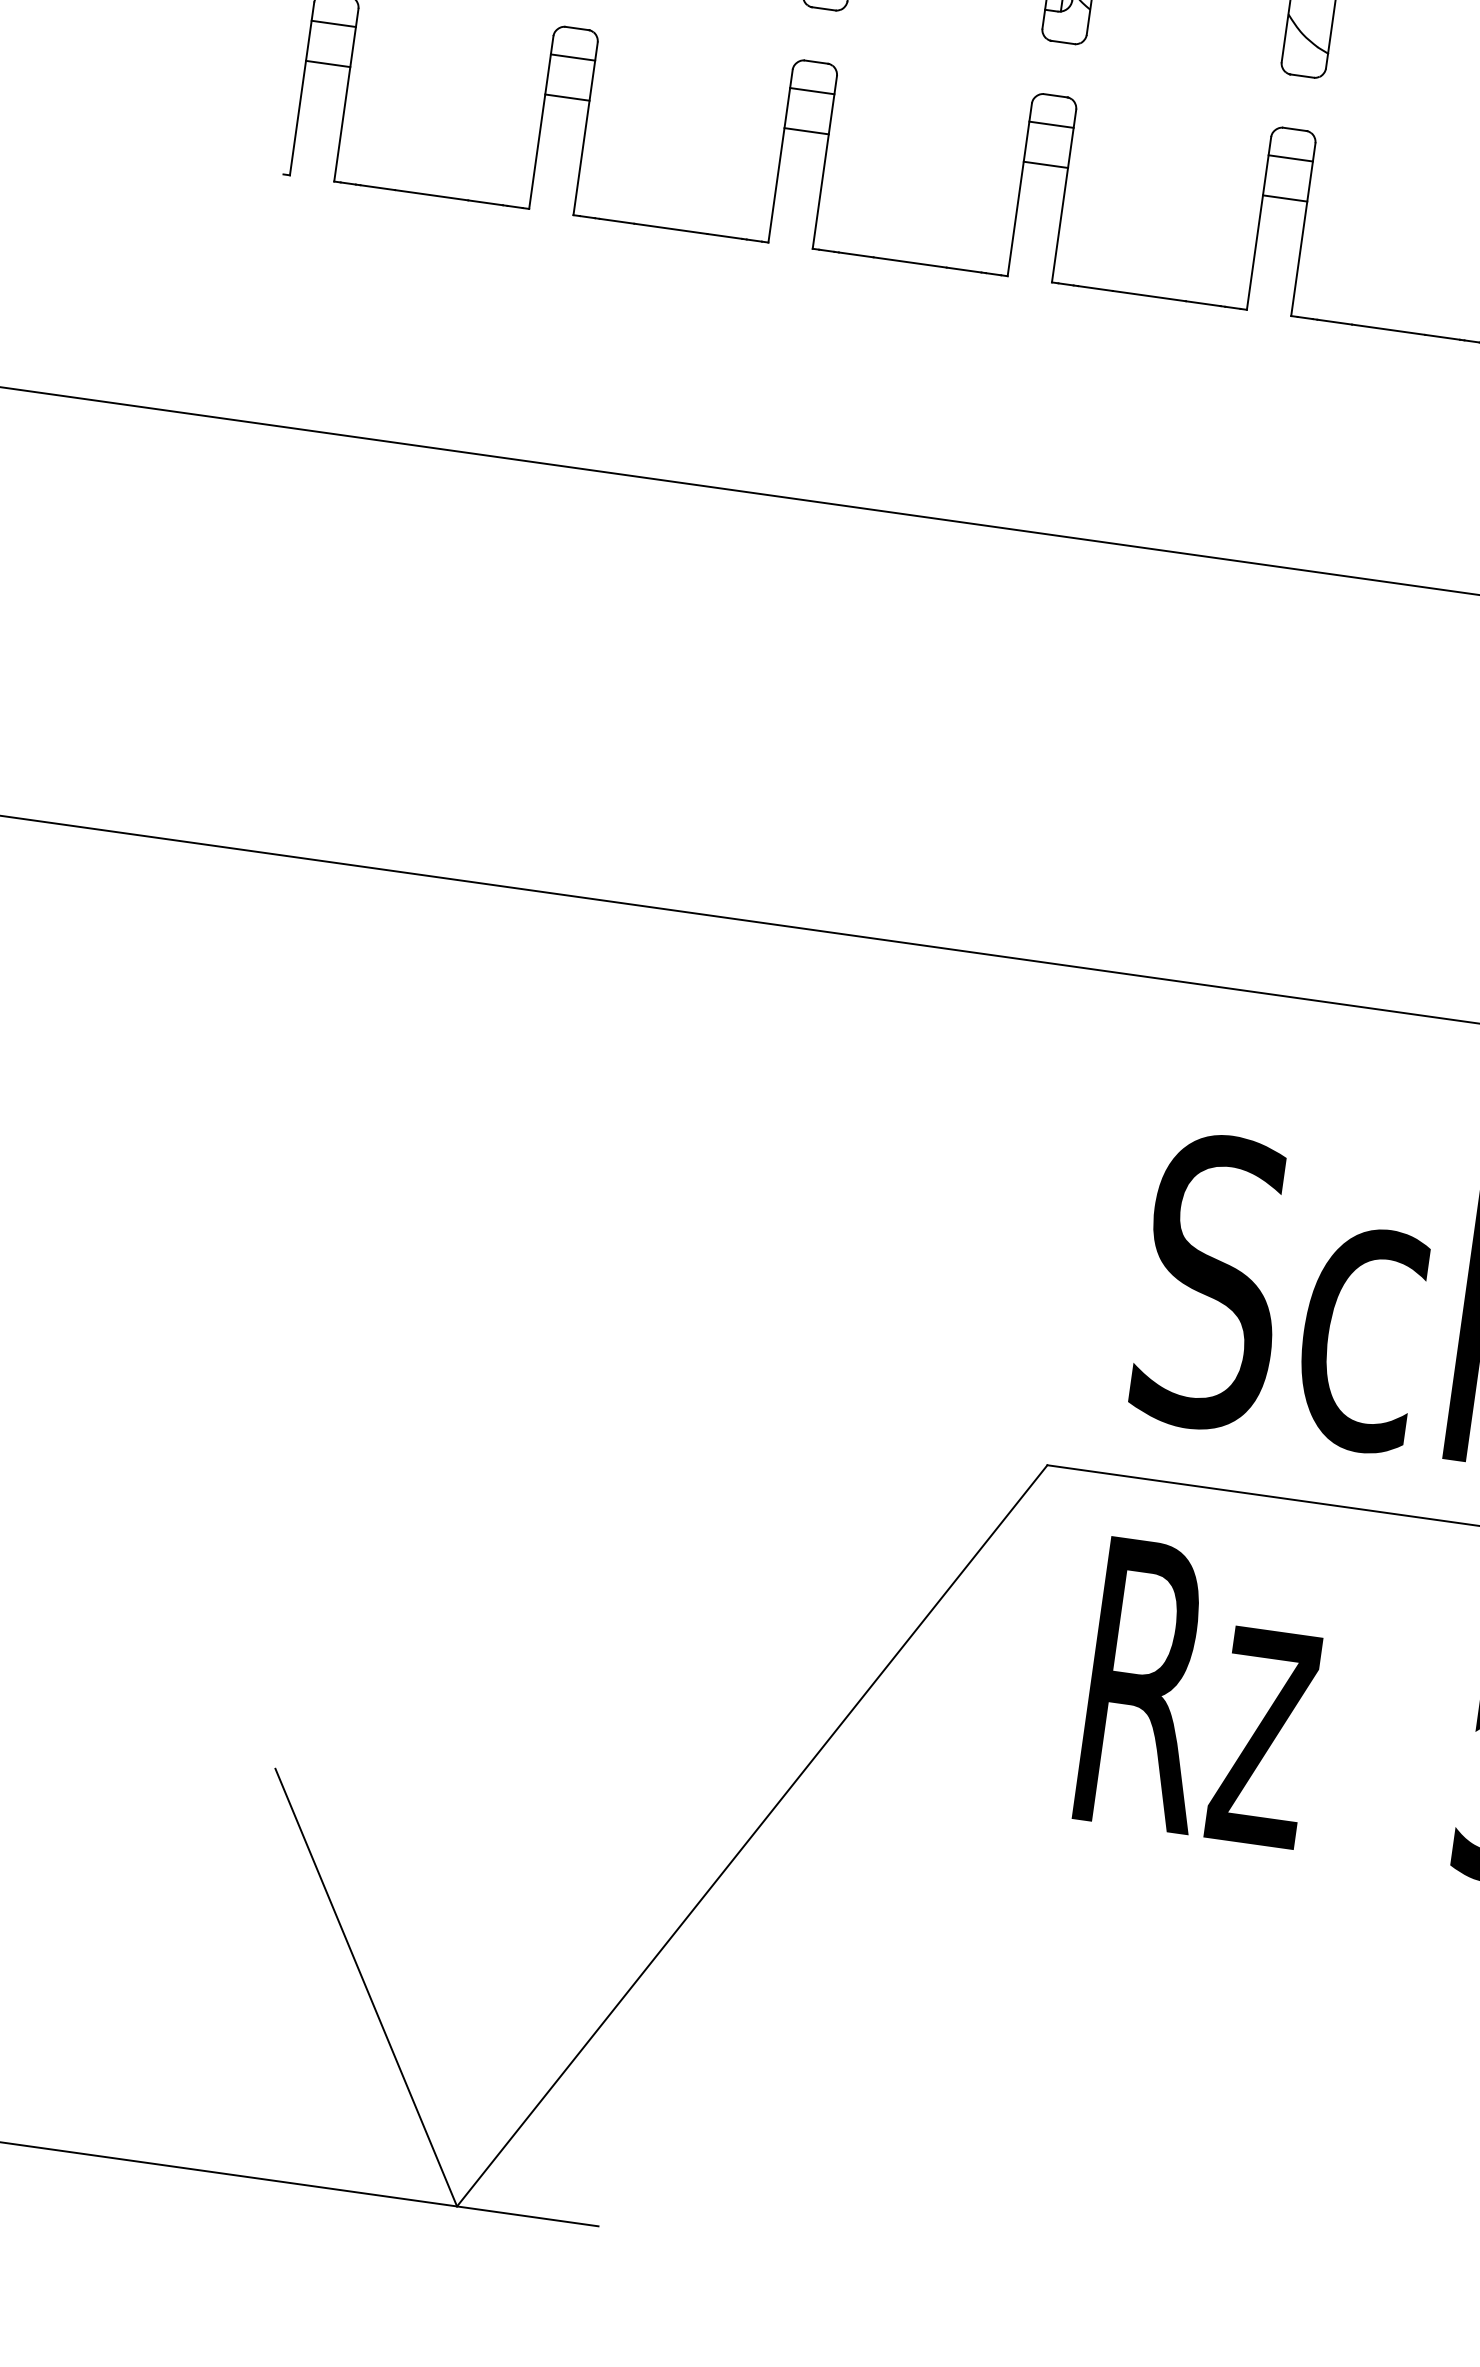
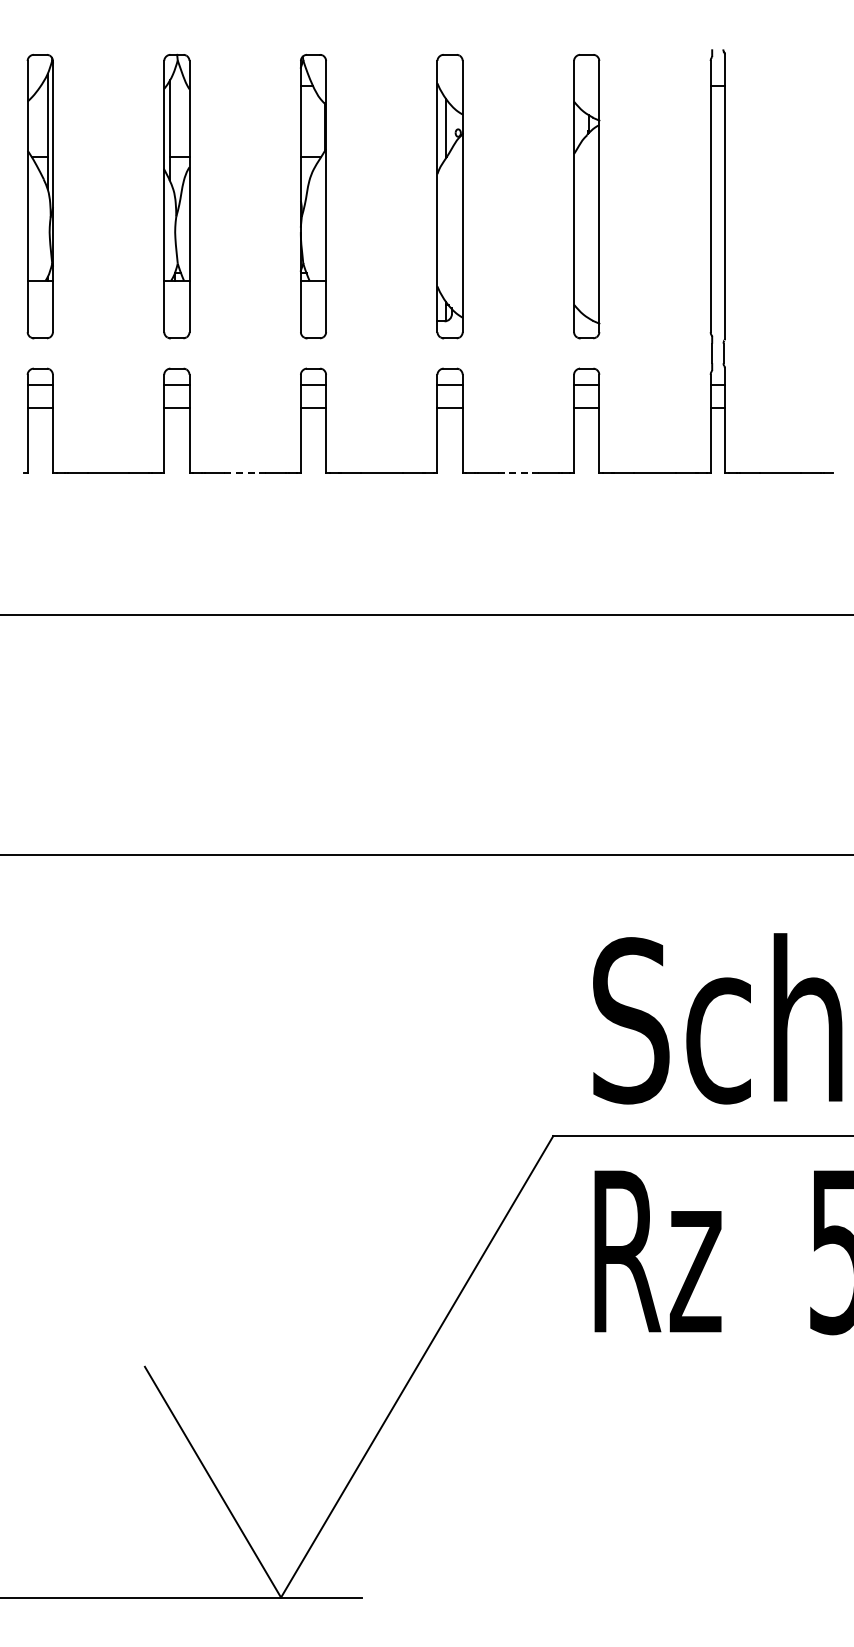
line: (671, 228) -> (245, 473), solid -> dashed
line: (1149, 296) -> (518, 473), solid -> dashed

